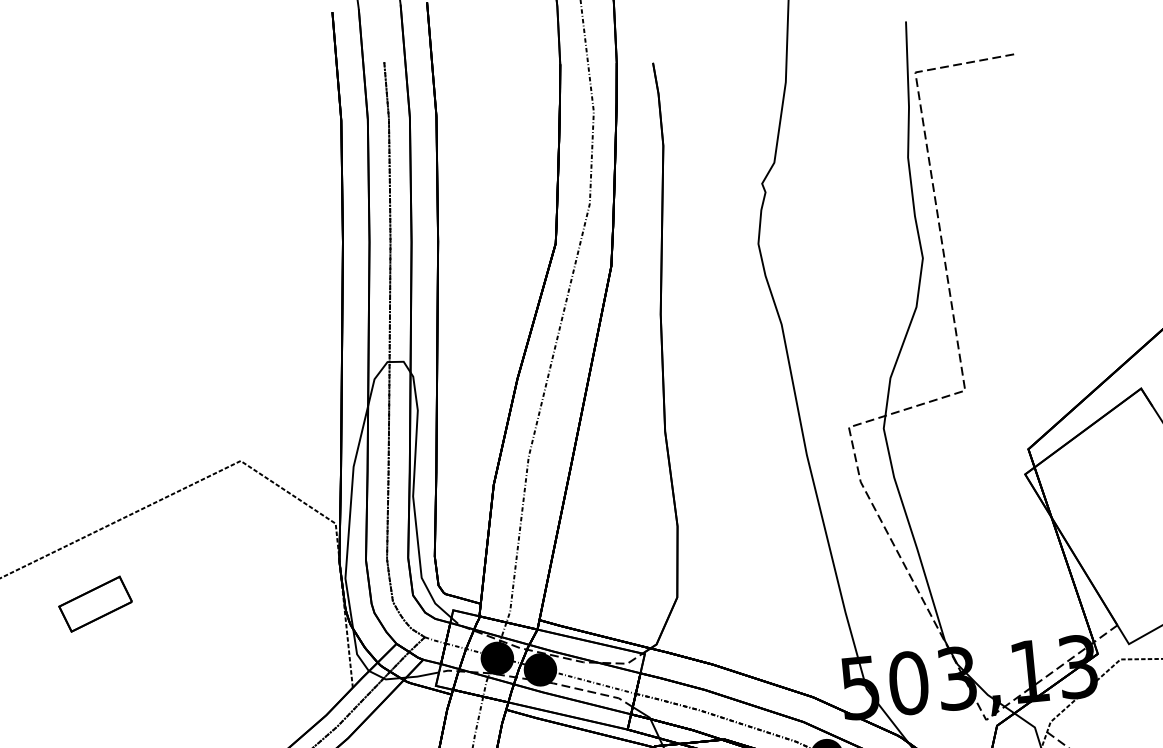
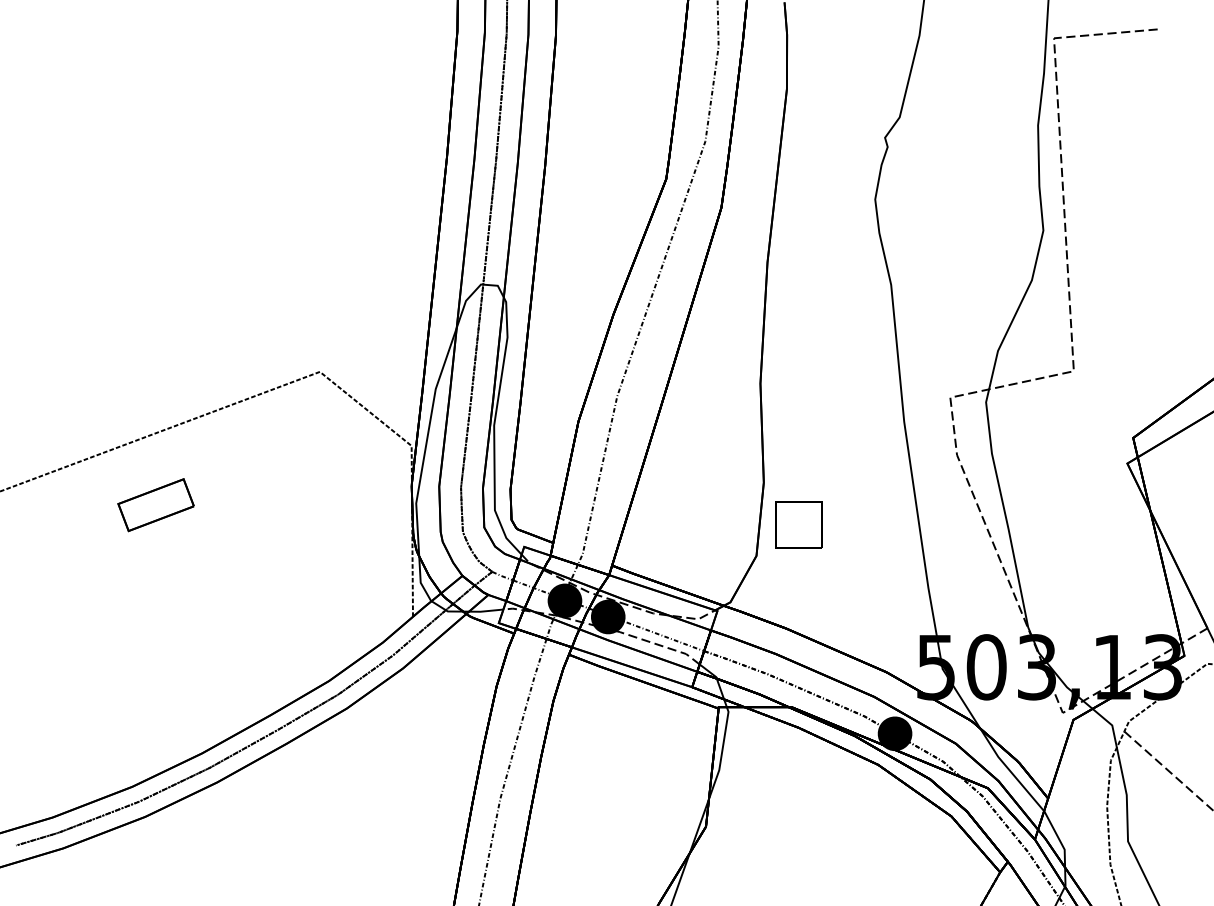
part: (714, 563) -> (798, 524), added

